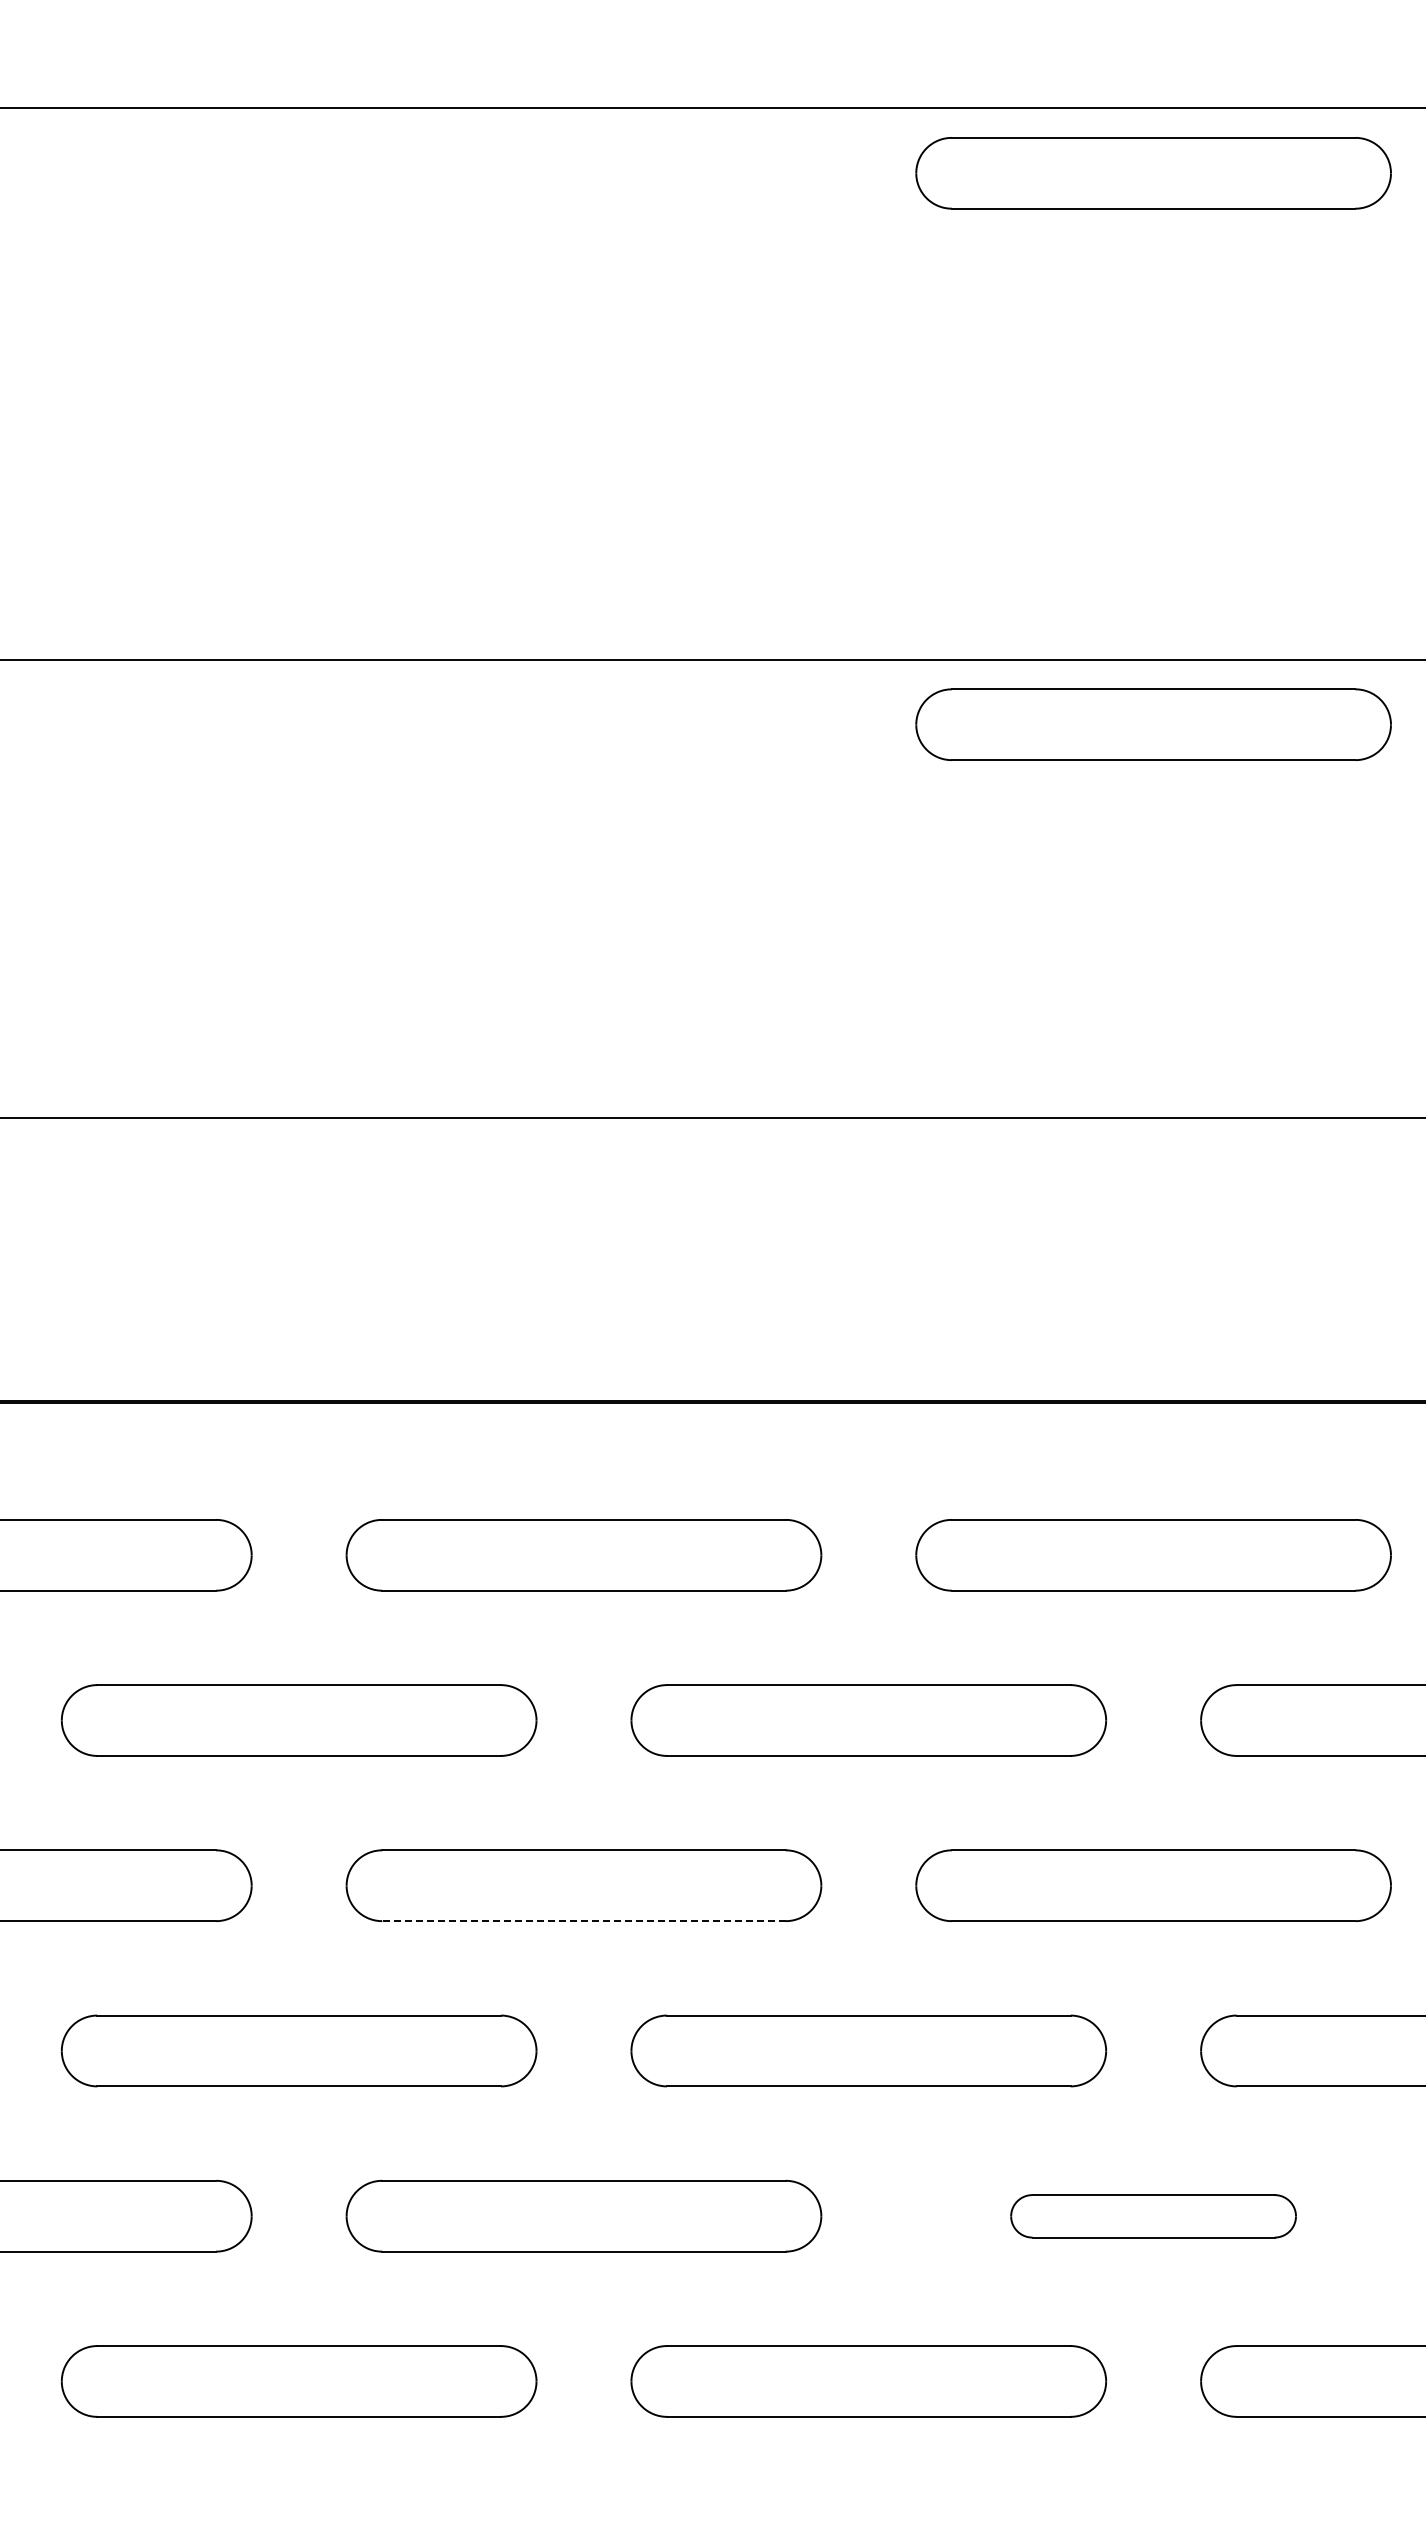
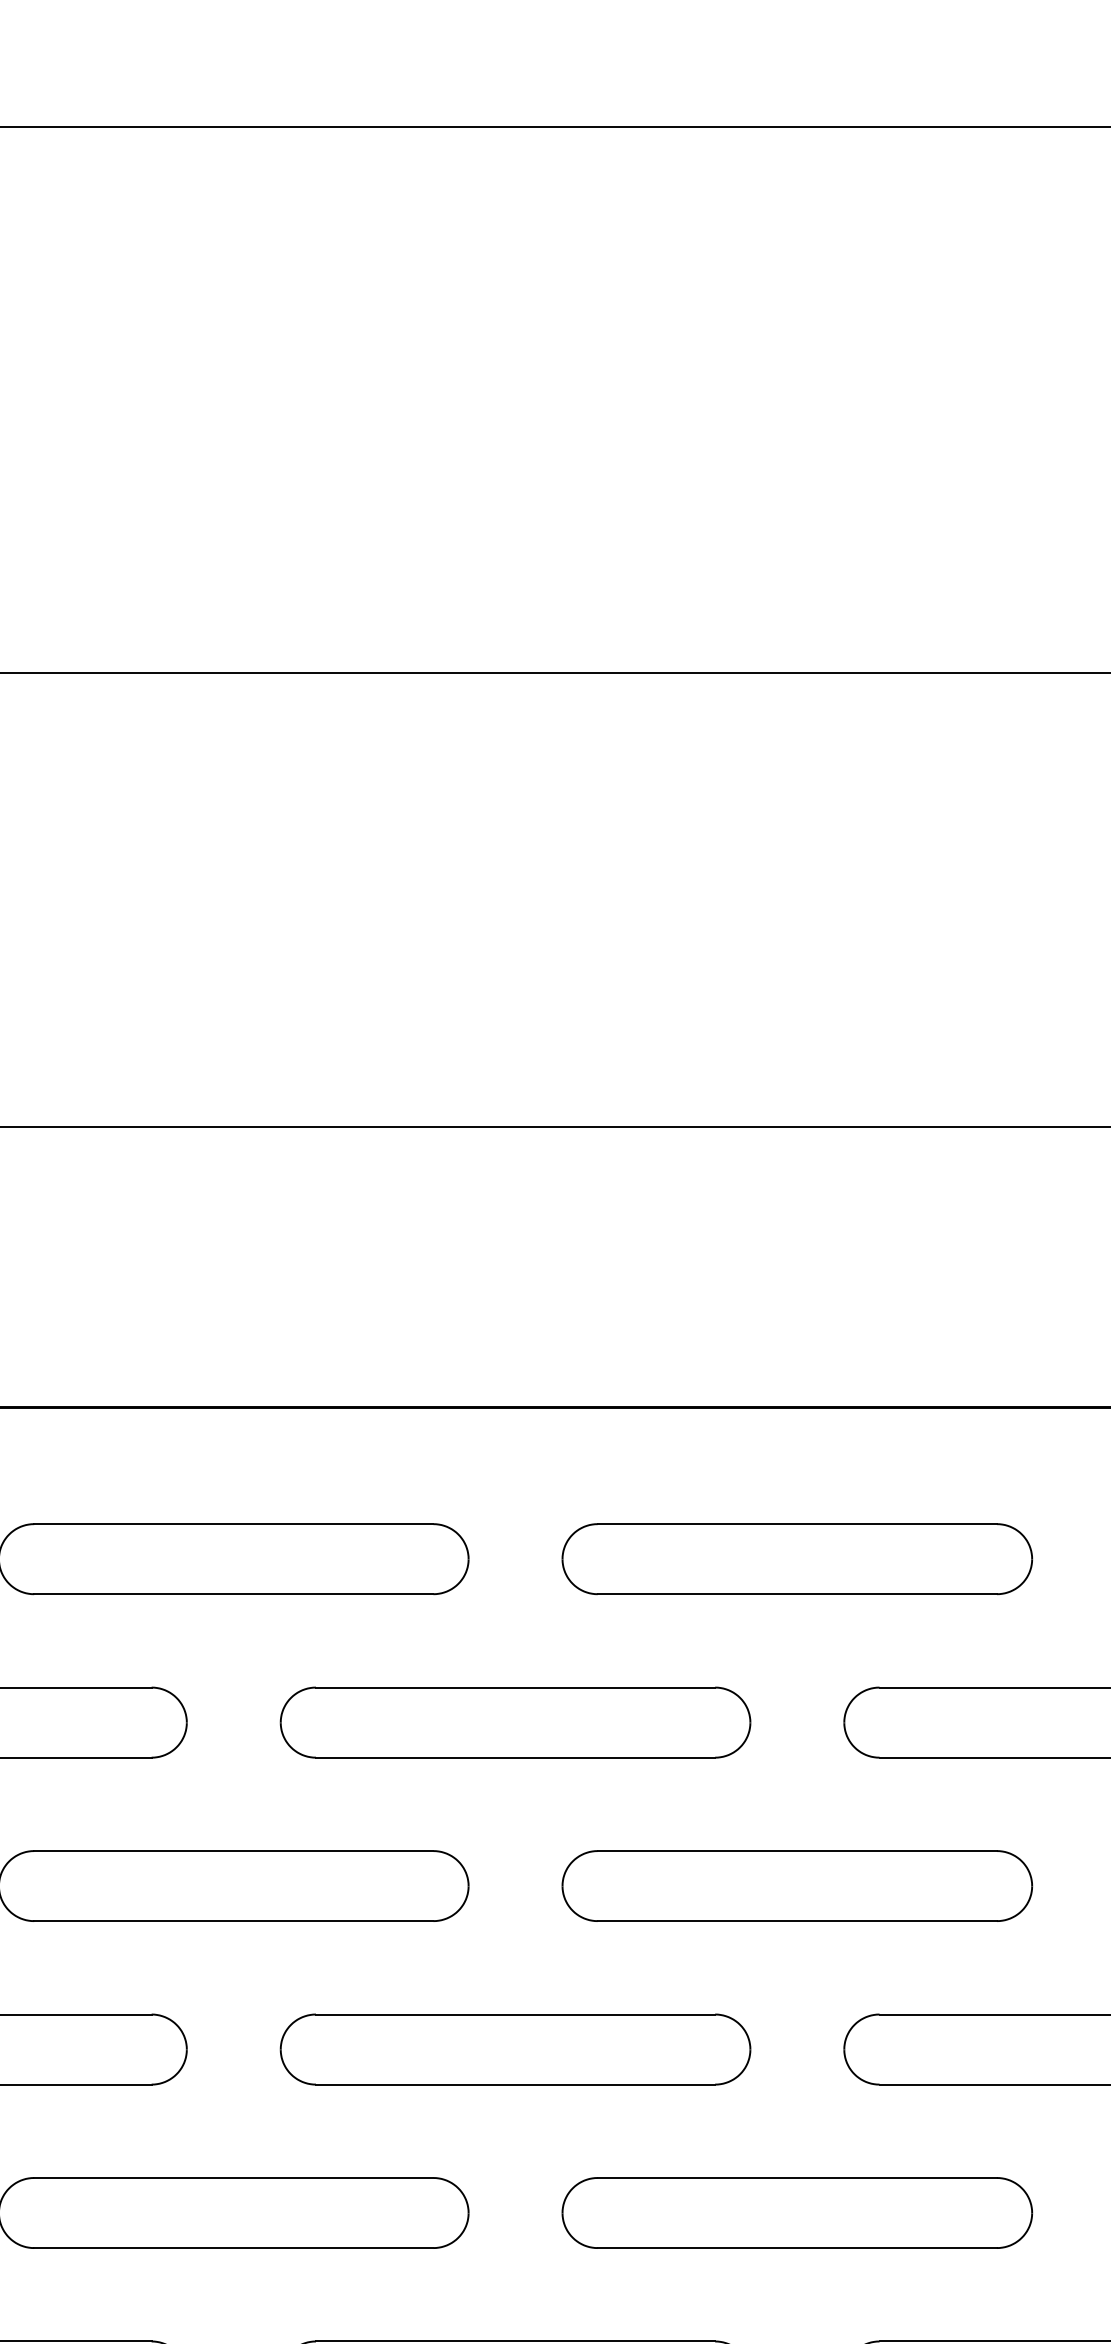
part: (1153, 173) -> (797, 192), removed
part: (1153, 724) -> (797, 737), removed
line: (583, 1921) -> (233, 1921), dashed -> solid
part: (1153, 2216) -> (797, 2213), size x1.67

